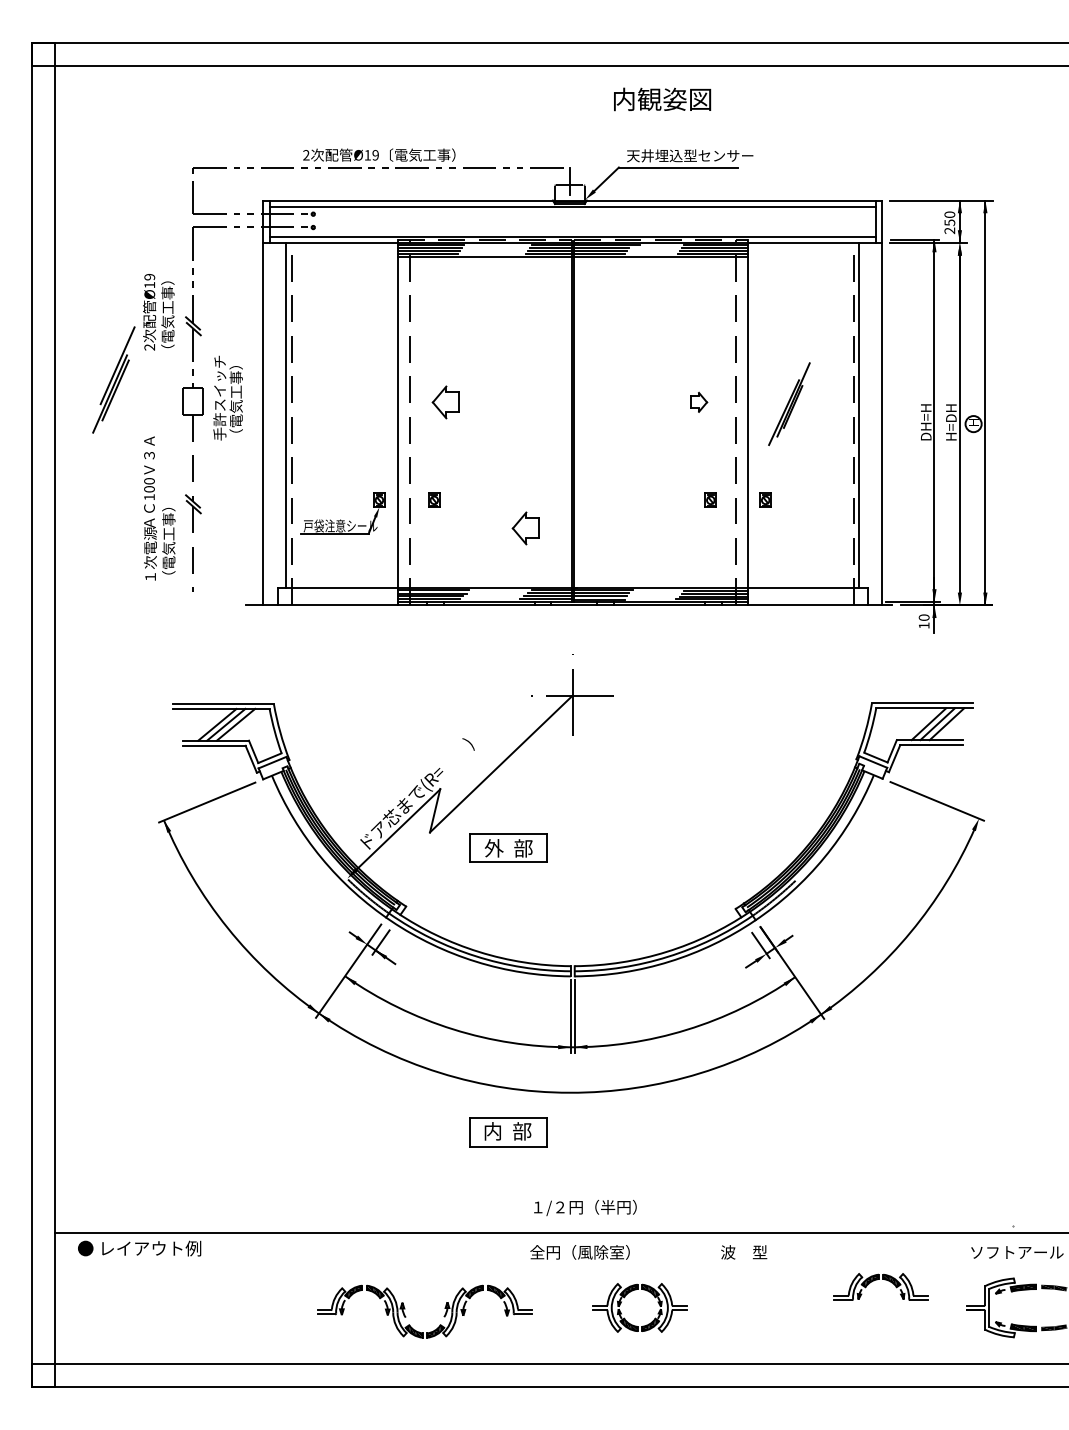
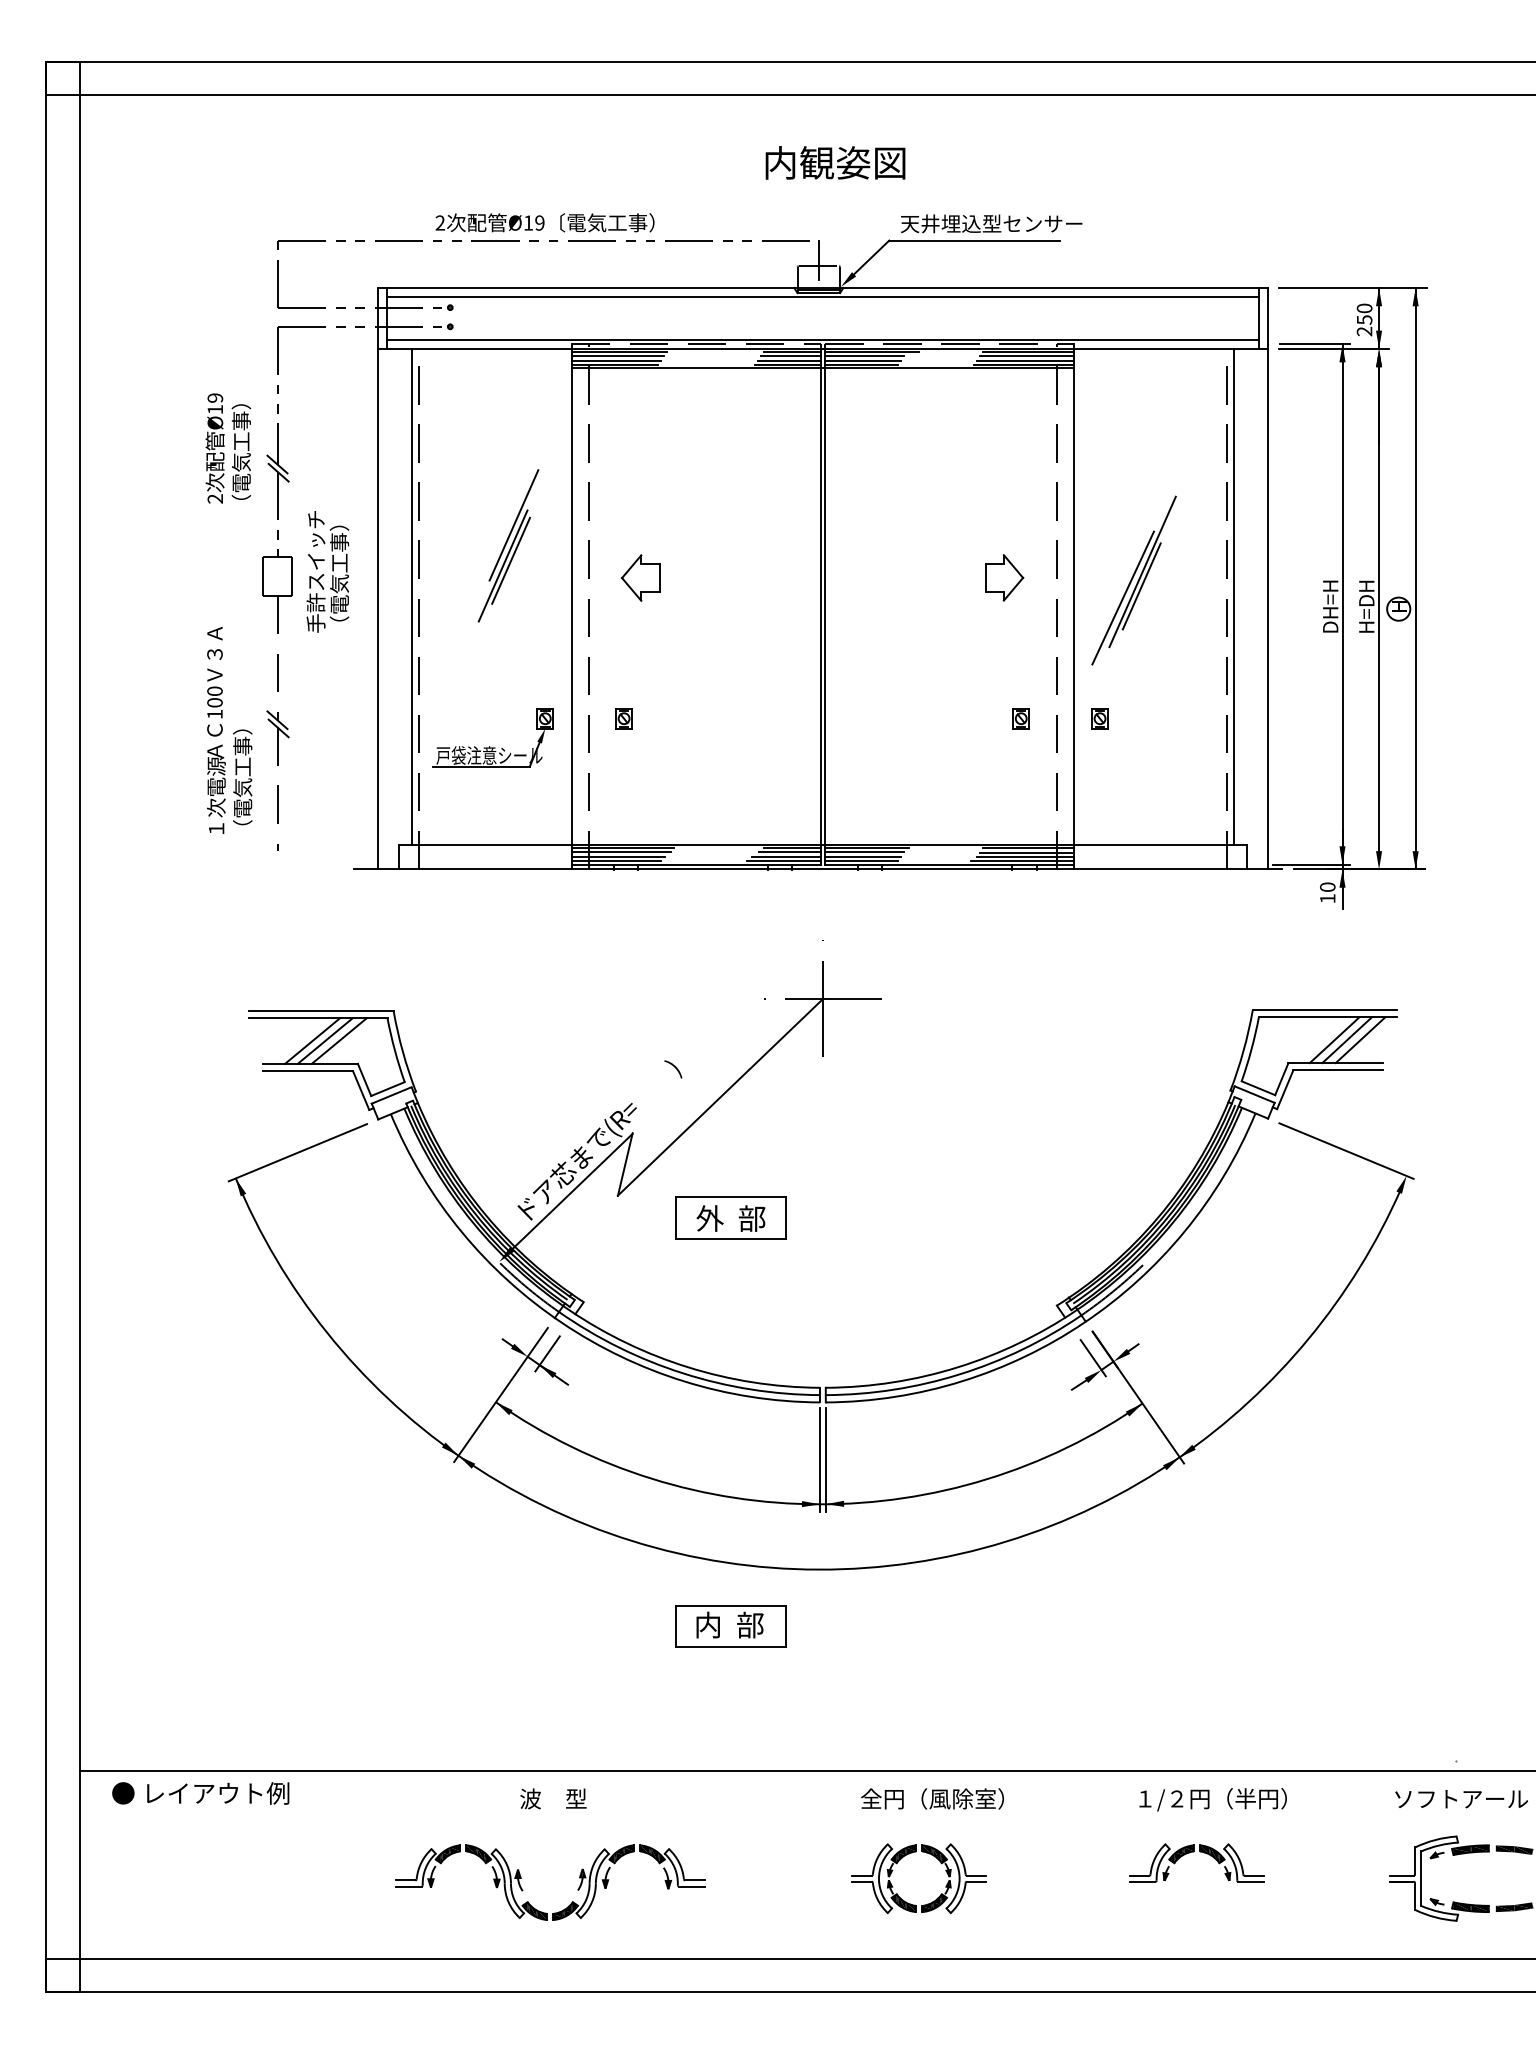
text: (662, 99) -> (835, 163), moved
part: (113, 379) -> (508, 545), moved
part: (699, 402) -> (1005, 578), size x1.67
part: (789, 403) -> (1134, 579), size x1.43
part: (525, 528) -> (755, 759), removed
text: (585, 1208) -> (1213, 1800), moved
text: (579, 1252) -> (931, 1799), moved
text: (744, 1252) -> (553, 1799), moved
part: (877, 1280) -> (1191, 1853), moved
part: (406, 1316) -> (523, 1889), moved

